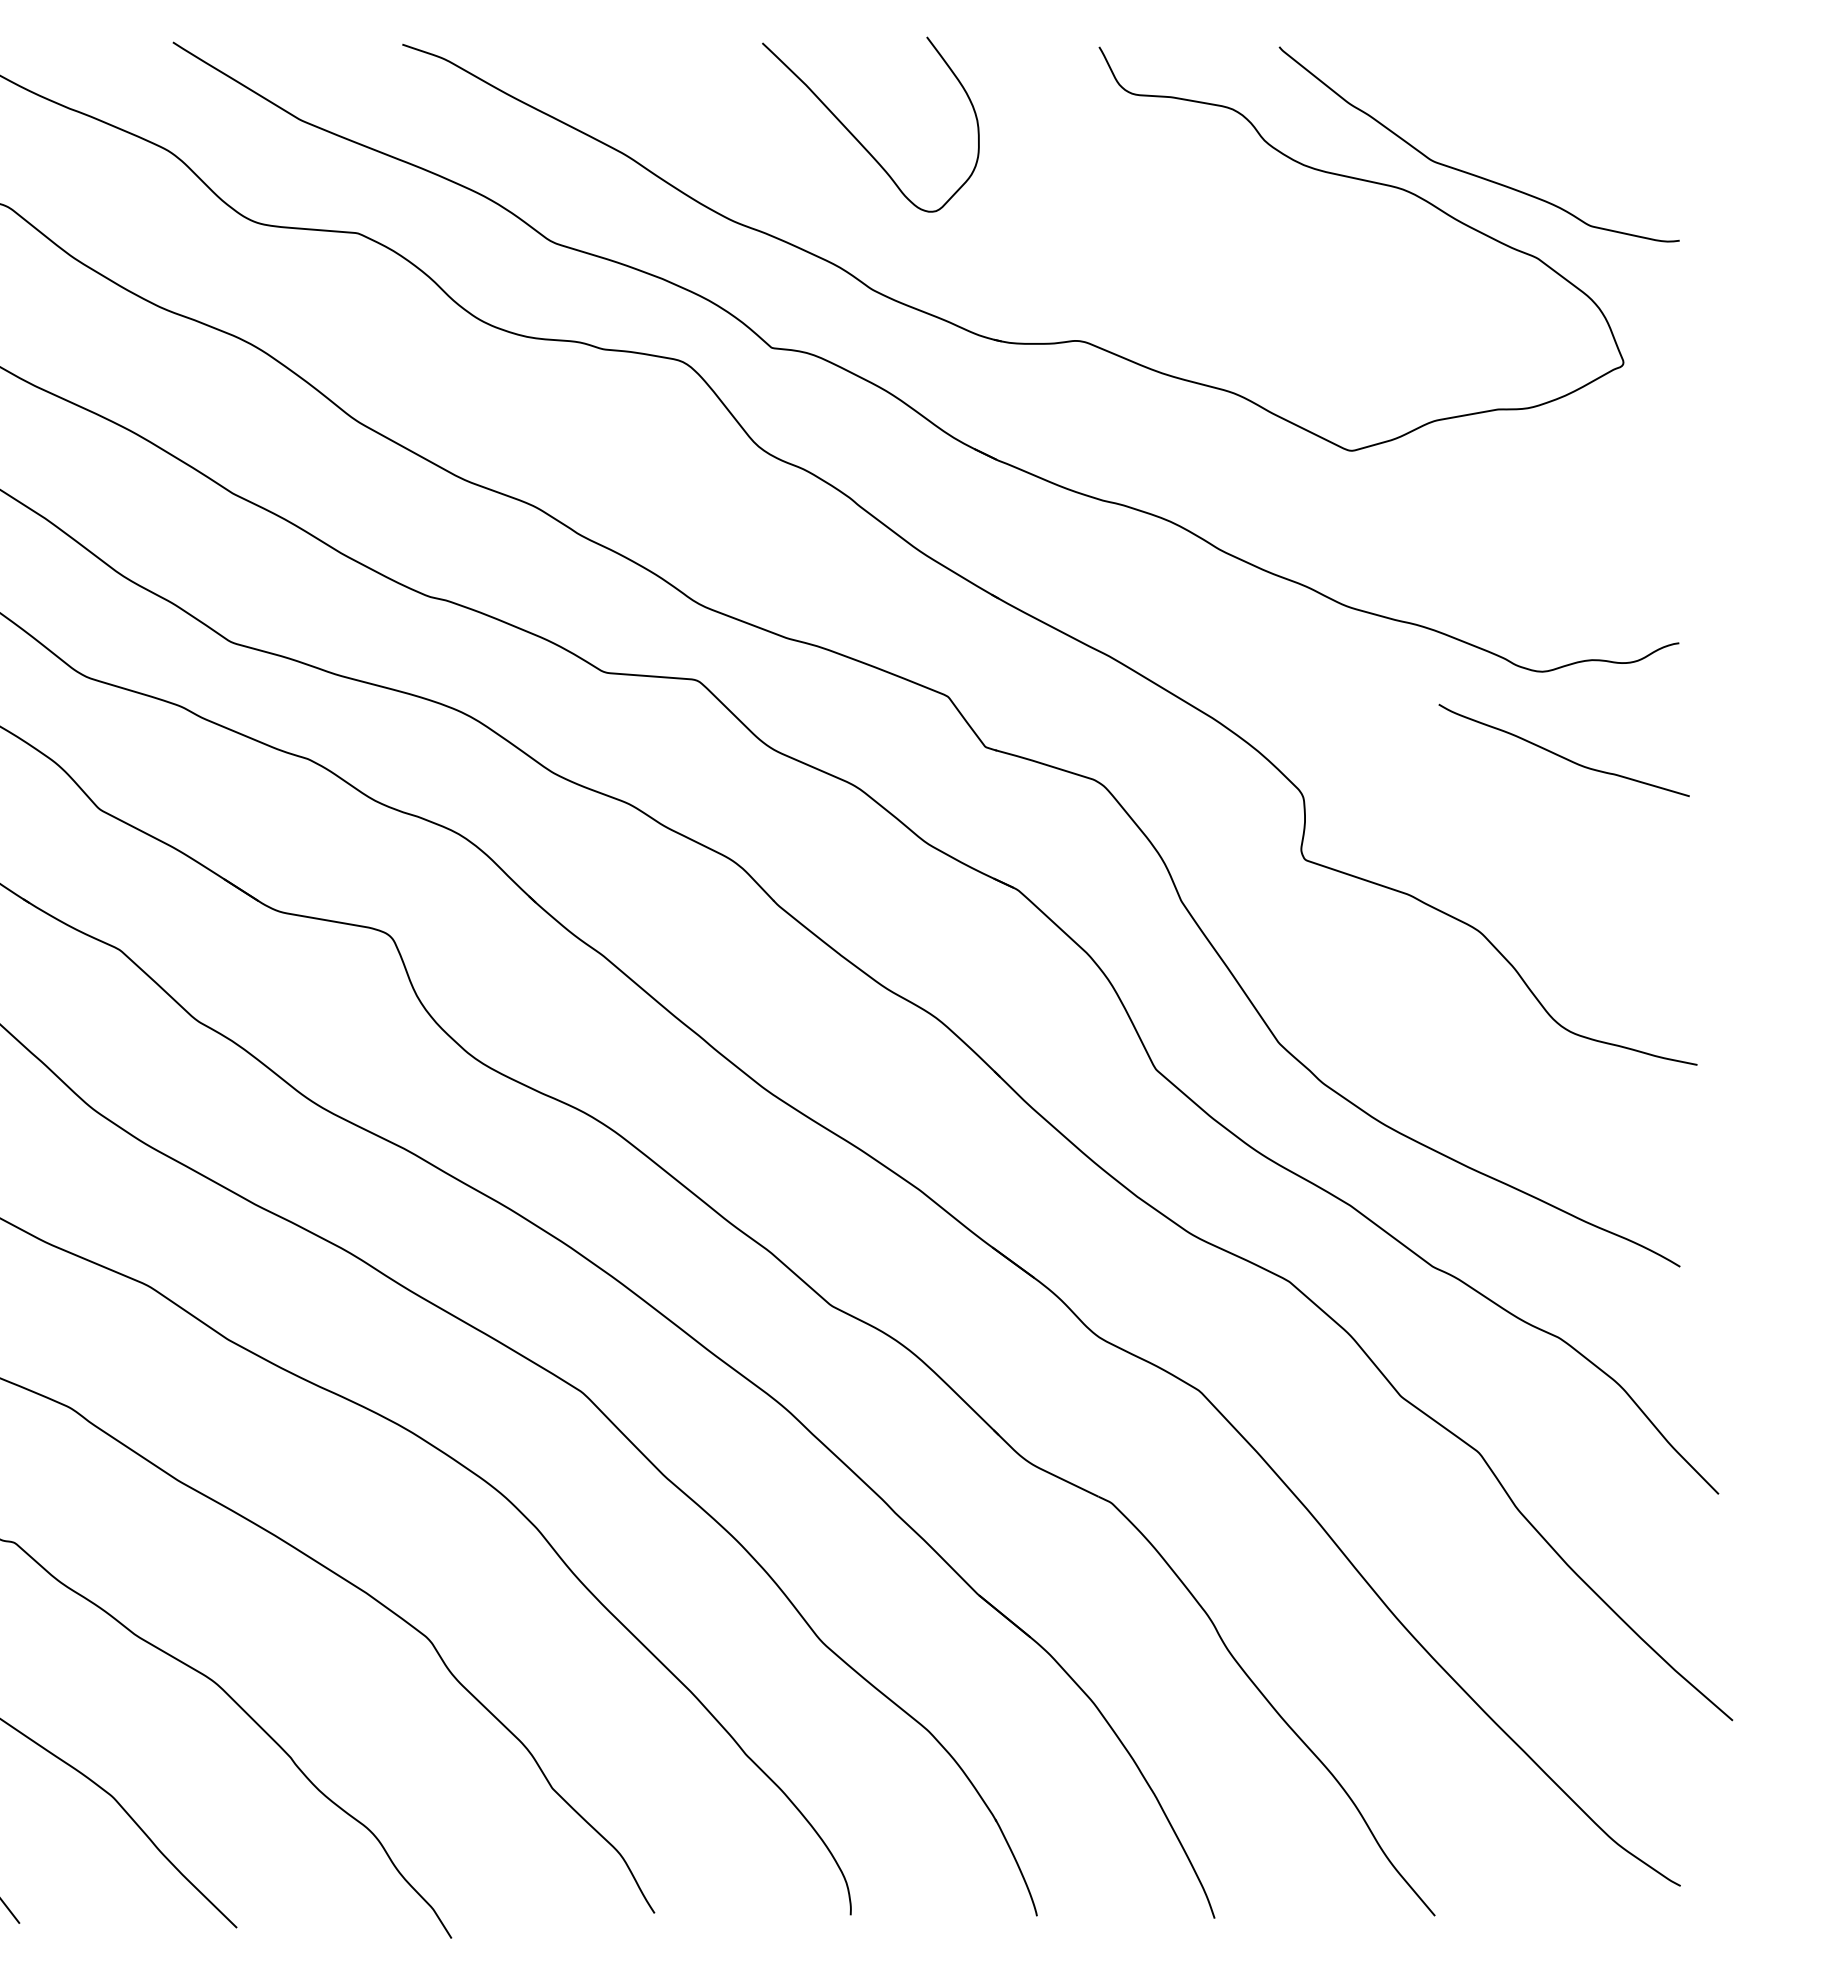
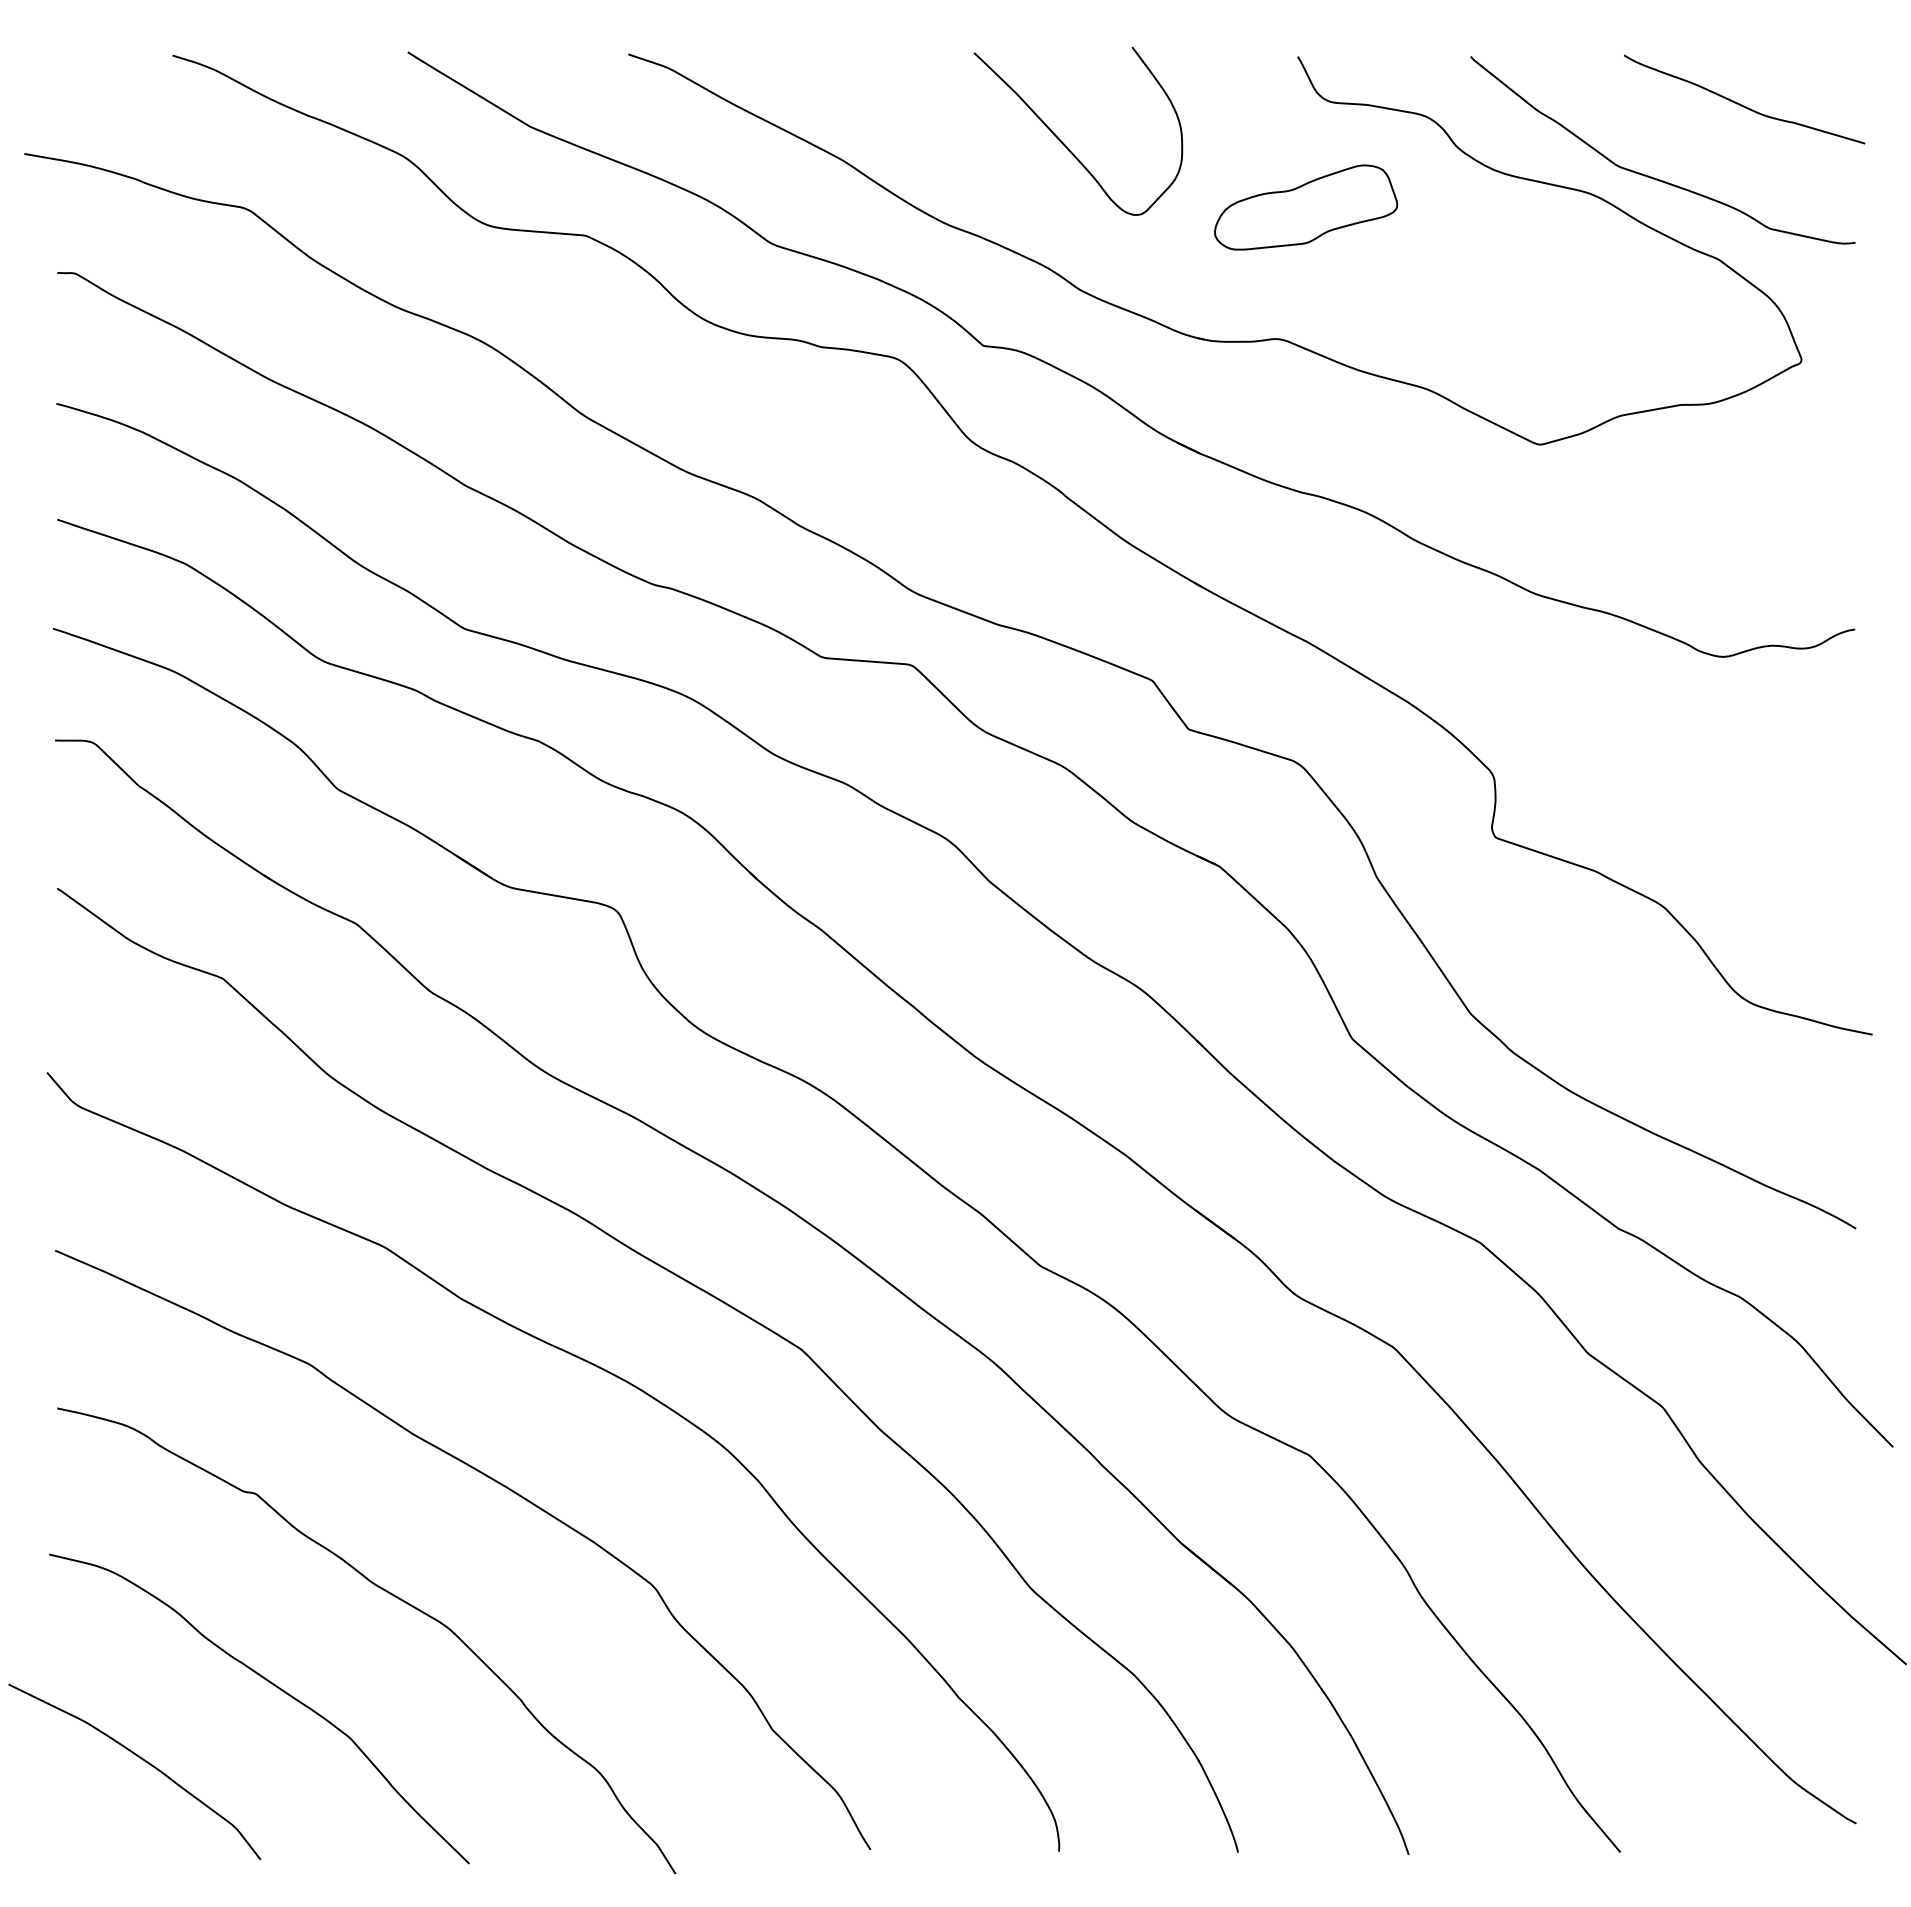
part: (1108, 203) -> (1306, 207), added
curve: (1562, 755) -> (1742, 104), moved

